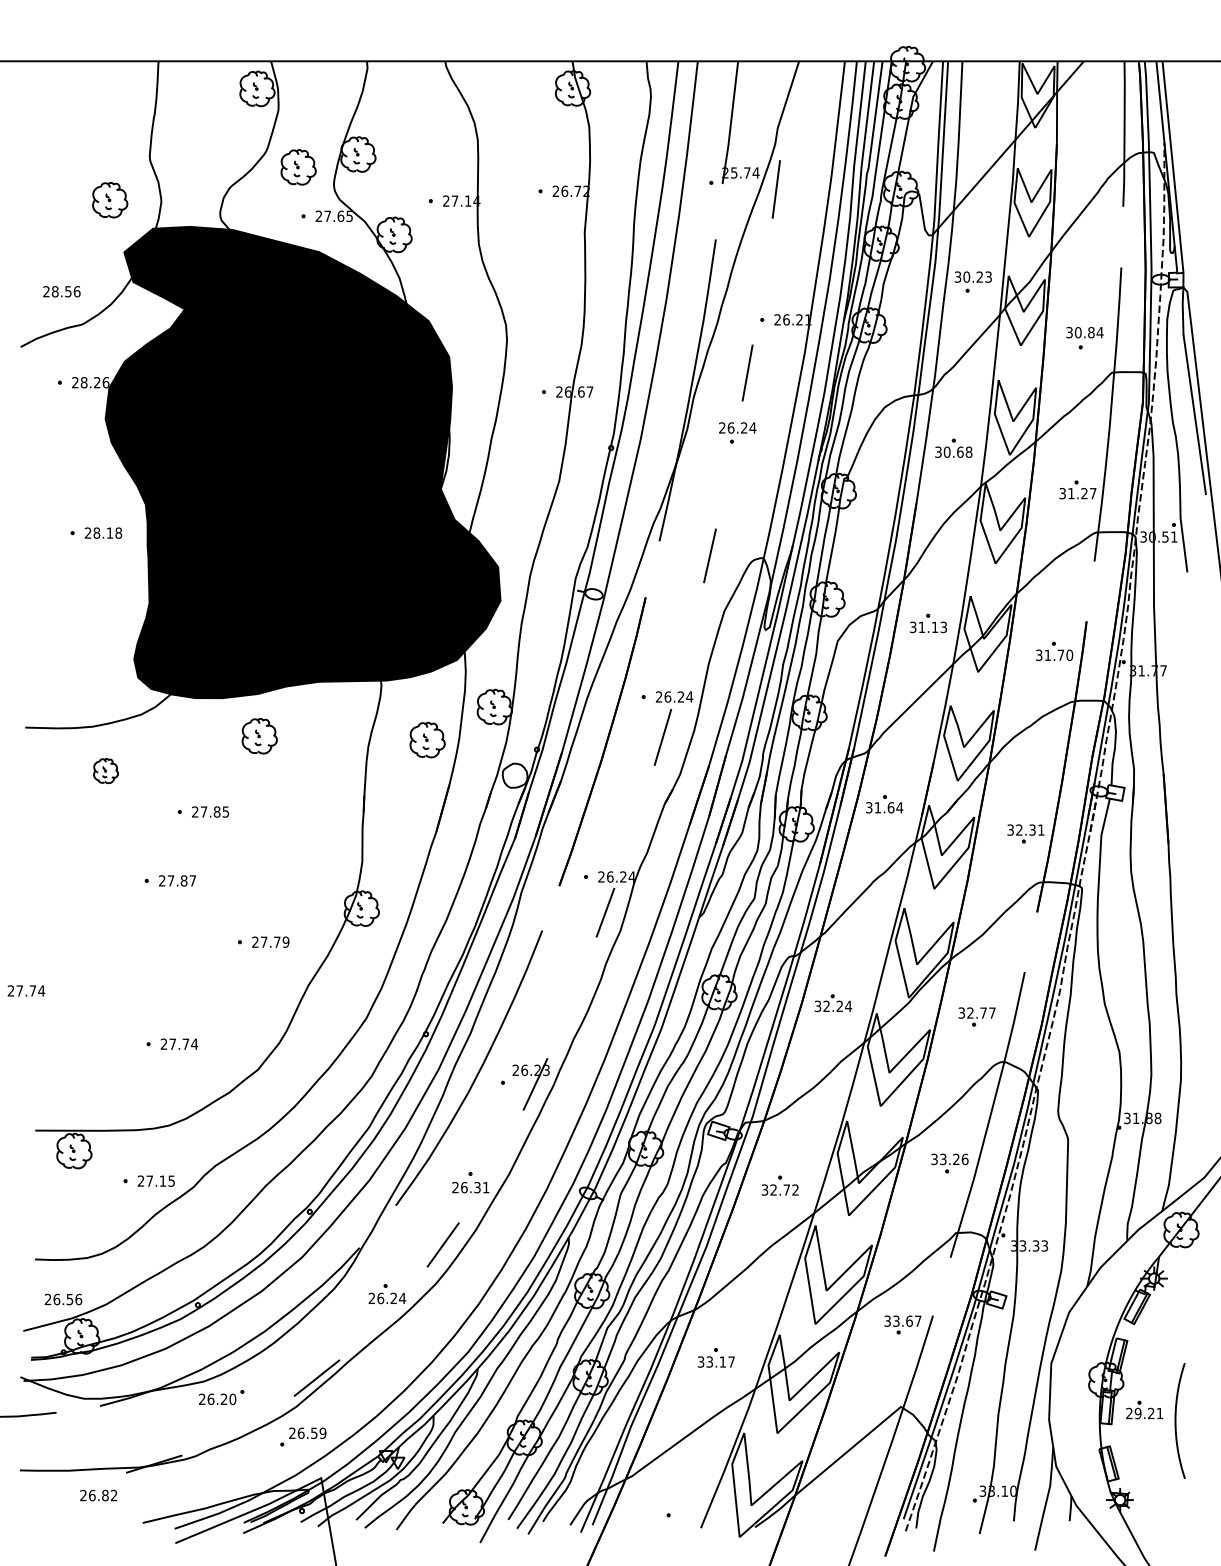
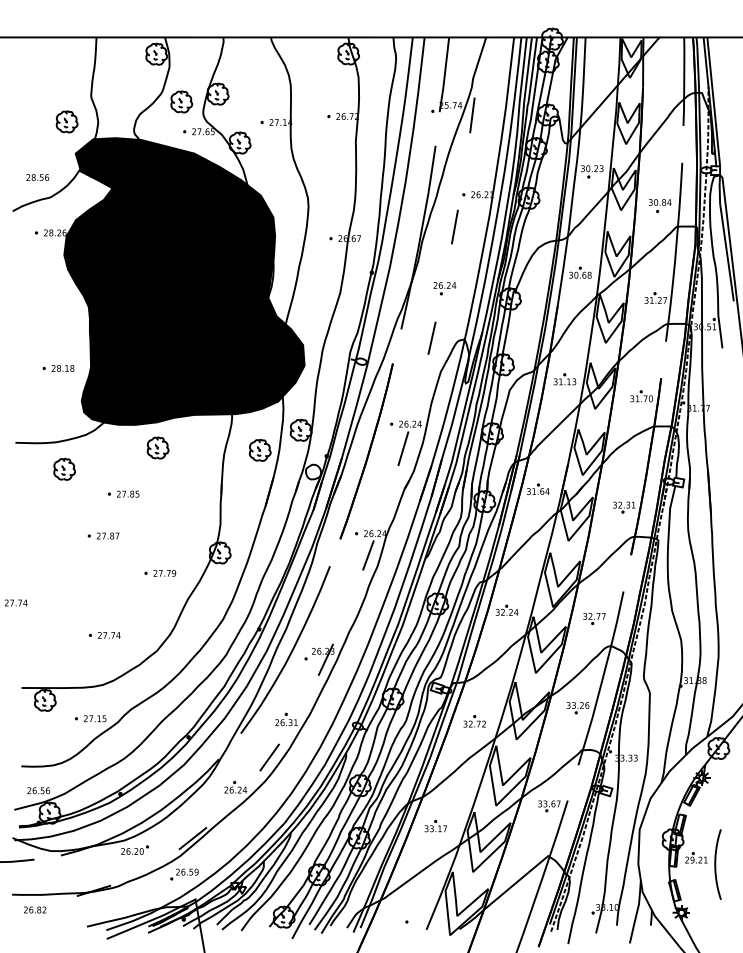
part: (737, 432) -> (444, 288), moved
part: (96, 533) -> (58, 368), moved
part: (105, 769) -> (64, 468), size x1.43
text: (99, 1494) -> (35, 909), moved

